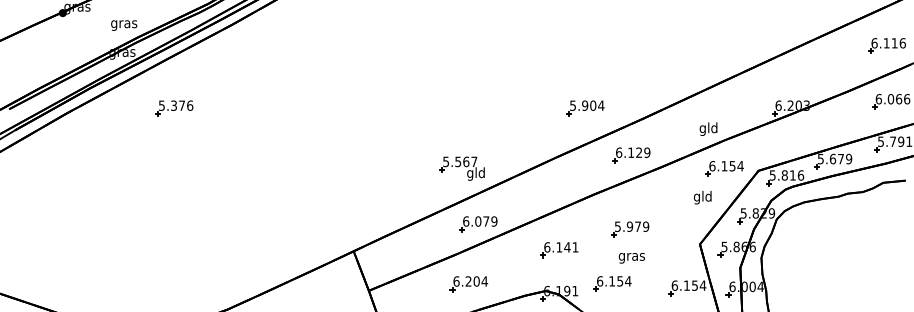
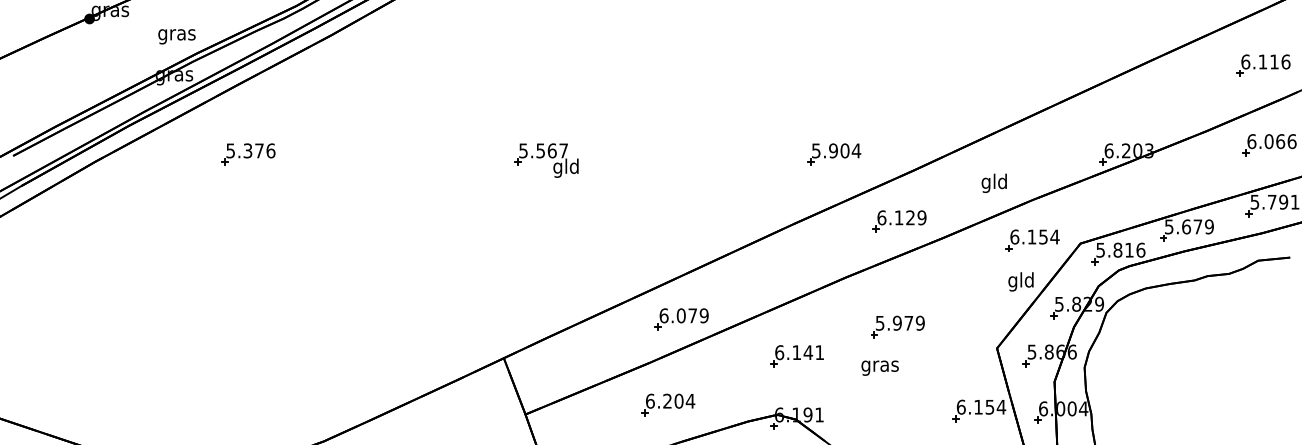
text: (708, 128) -> (993, 182), moved
part: (462, 168) -> (546, 160), moved
text: (702, 197) -> (1020, 281), moved
text: (631, 257) -> (879, 367), moved
part: (612, 283) -> (872, 404), removed

